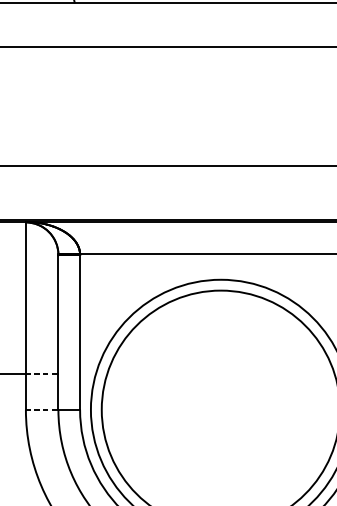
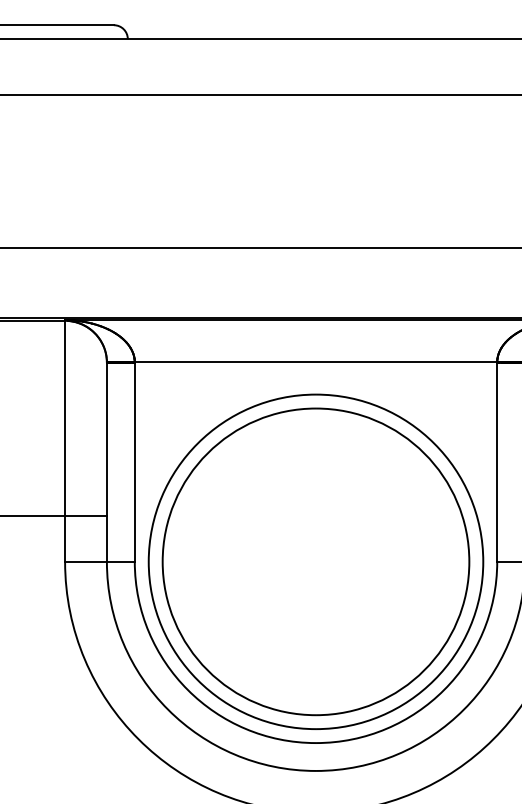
line: (42, 373) -> (86, 515), dashed -> solid
line: (42, 409) -> (86, 561), dashed -> solid

